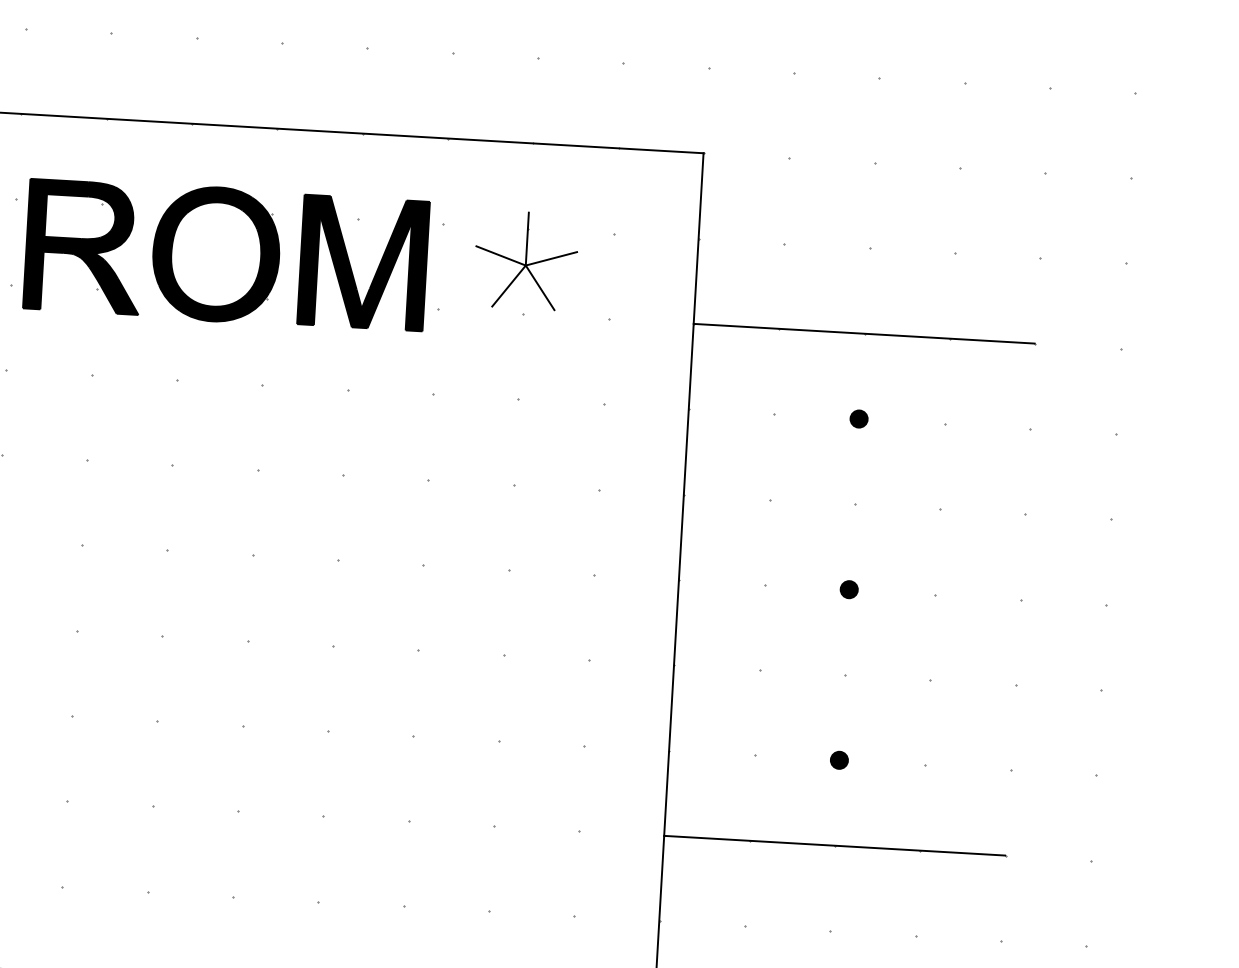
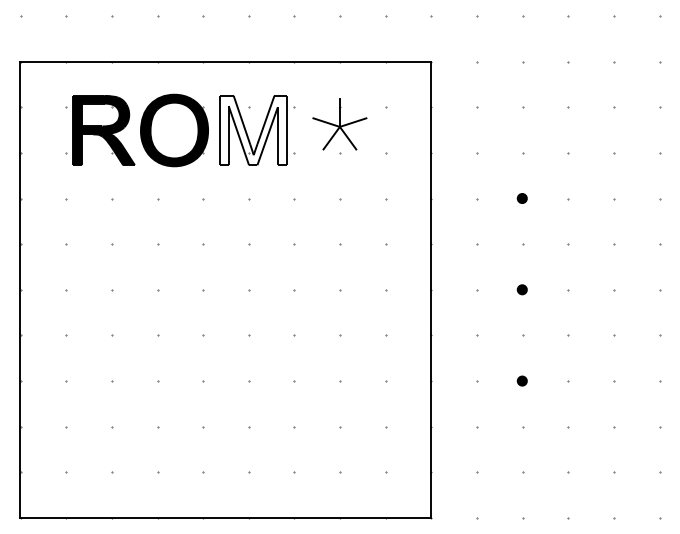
fill: (362, 262) -> (252, 130), removed
line: (864, 333) -> (522, 152), removed
line: (834, 845) -> (522, 426), removed

